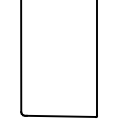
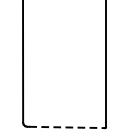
line: (61, 116) -> (67, 127), solid -> dashed

